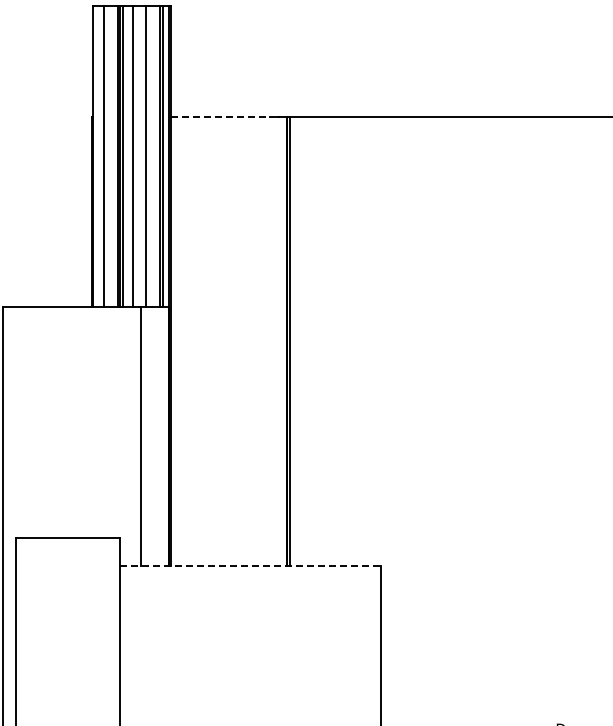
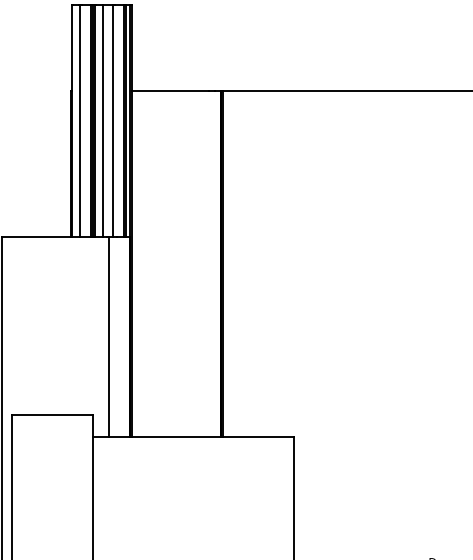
line: (221, 117) -> (170, 90), dashed -> solid
line: (250, 566) -> (193, 436), dashed -> solid

